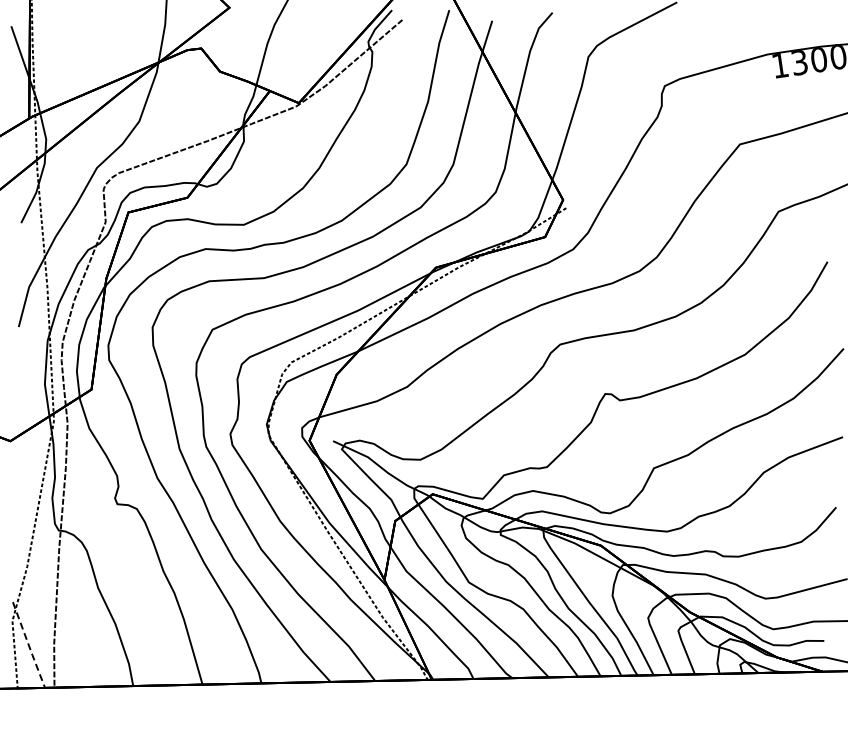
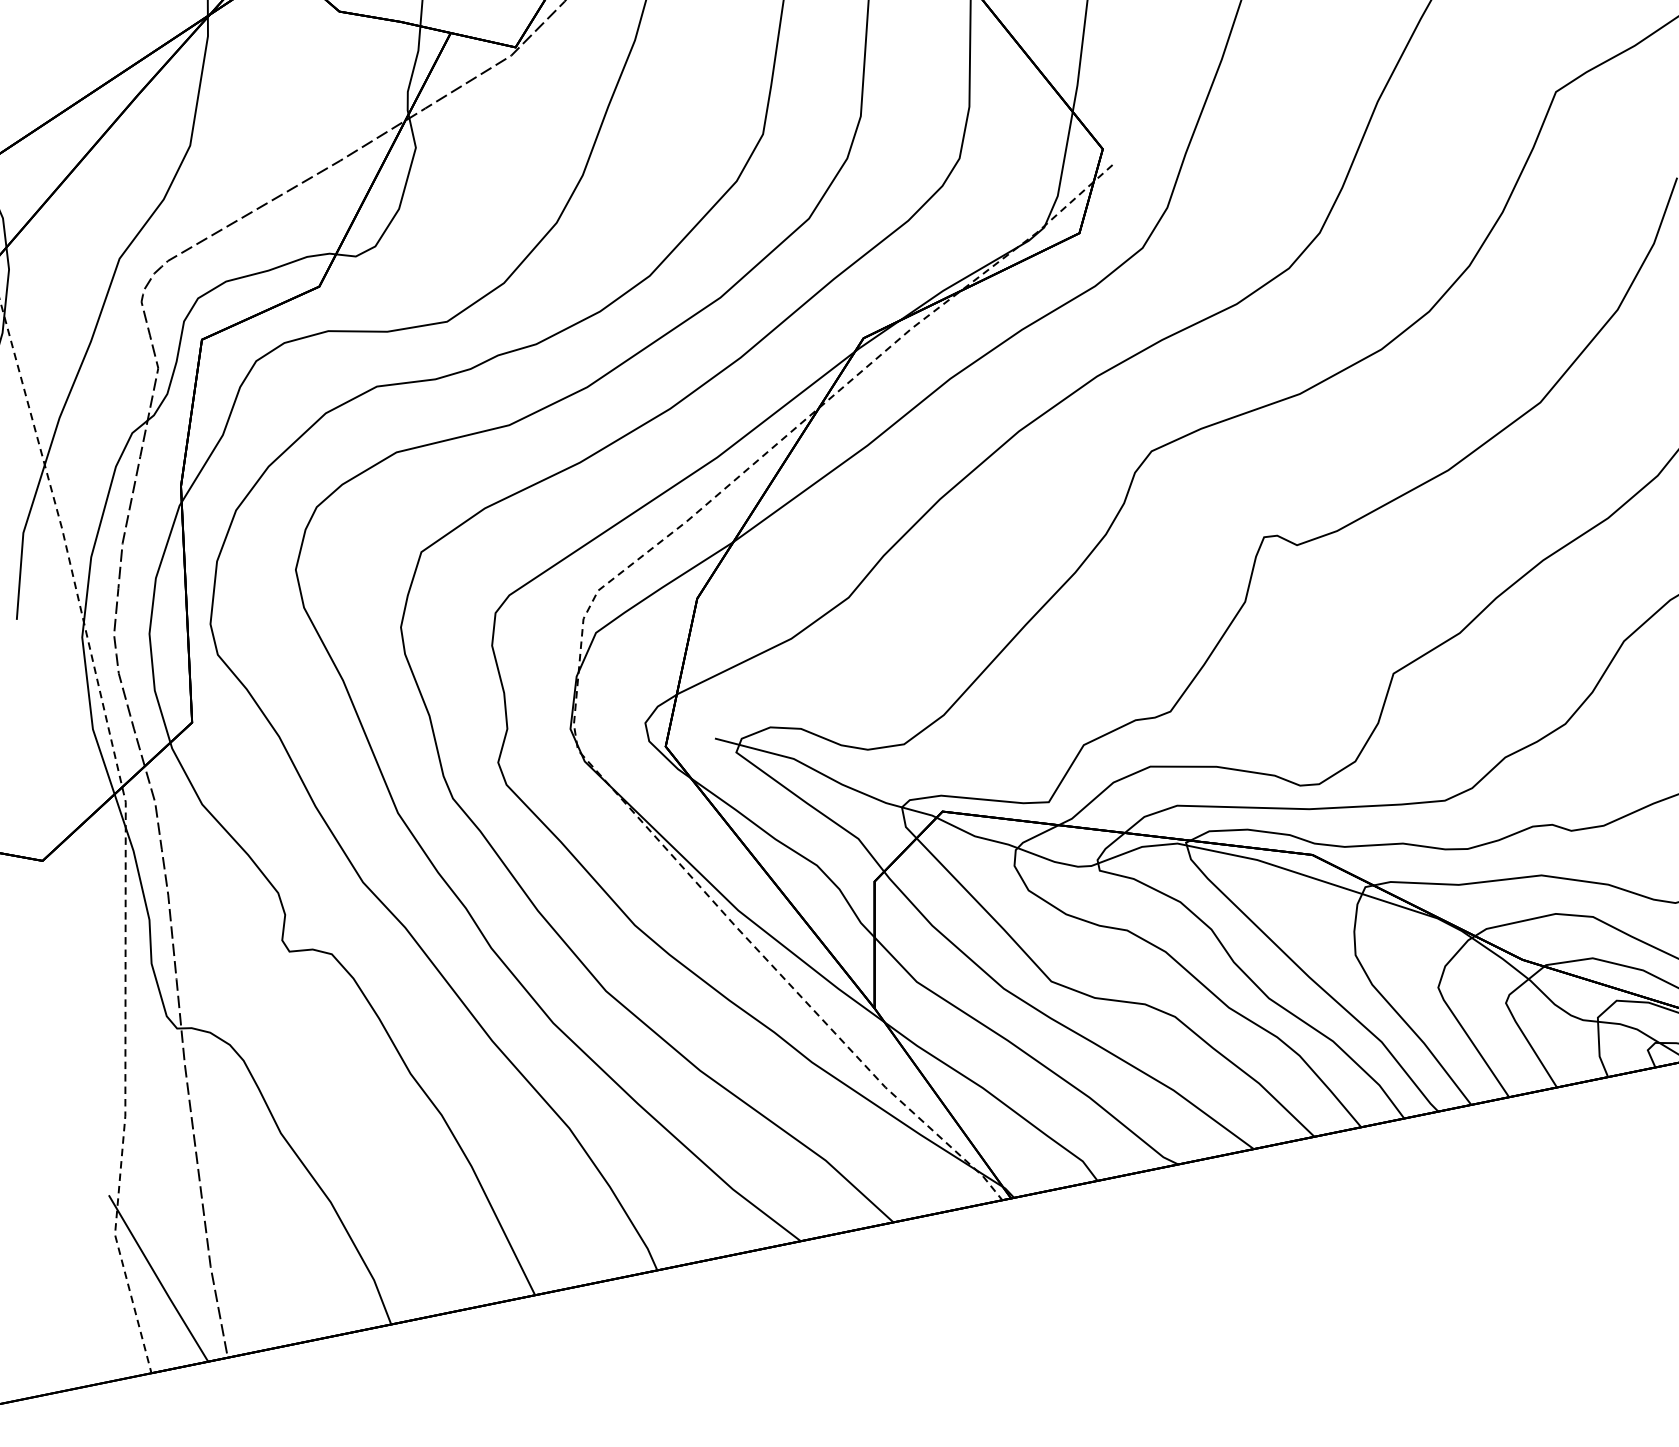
line: (29, 645) -> (159, 1279), dashed -> solid

